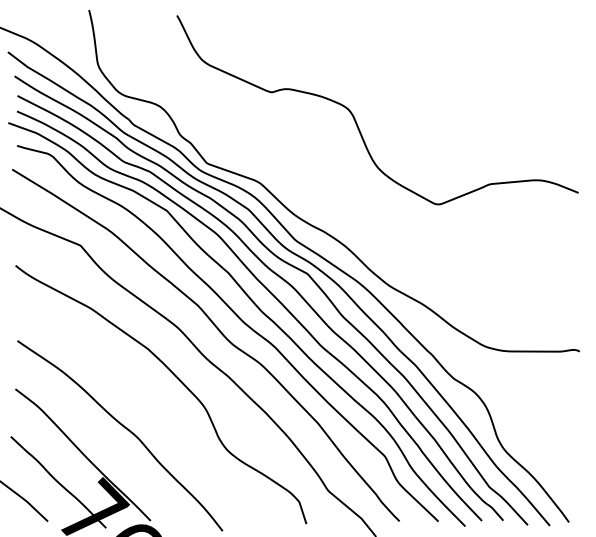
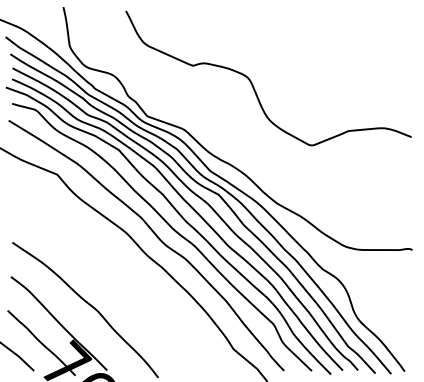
curve: (176, 378) -> (125, 269), removed

